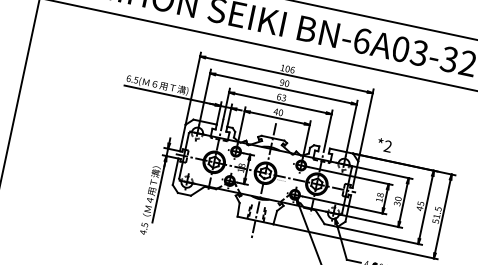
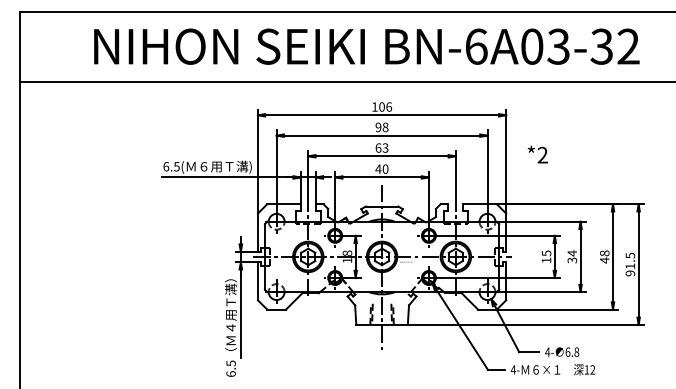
text: (287, 83) -> (385, 127), 90 -> 98
text: (384, 145) -> (537, 154), moved
text: (380, 195) -> (546, 253), 18 -> 15
text: (398, 199) -> (572, 253), 30 -> 34
text: (420, 203) -> (604, 253), 45 -> 48
text: (435, 221) -> (629, 273), 51.5 -> 91.5
text: (142, 232) -> (230, 374), 4.5 -> 6.5

